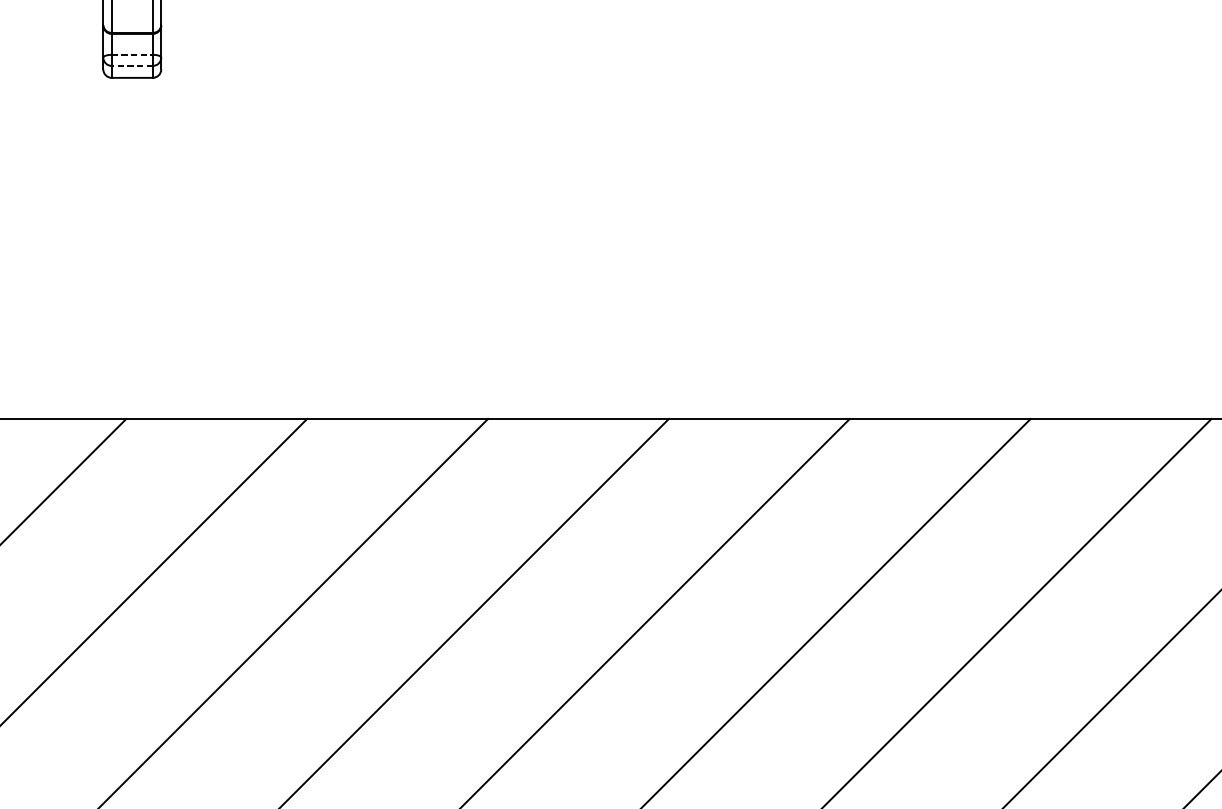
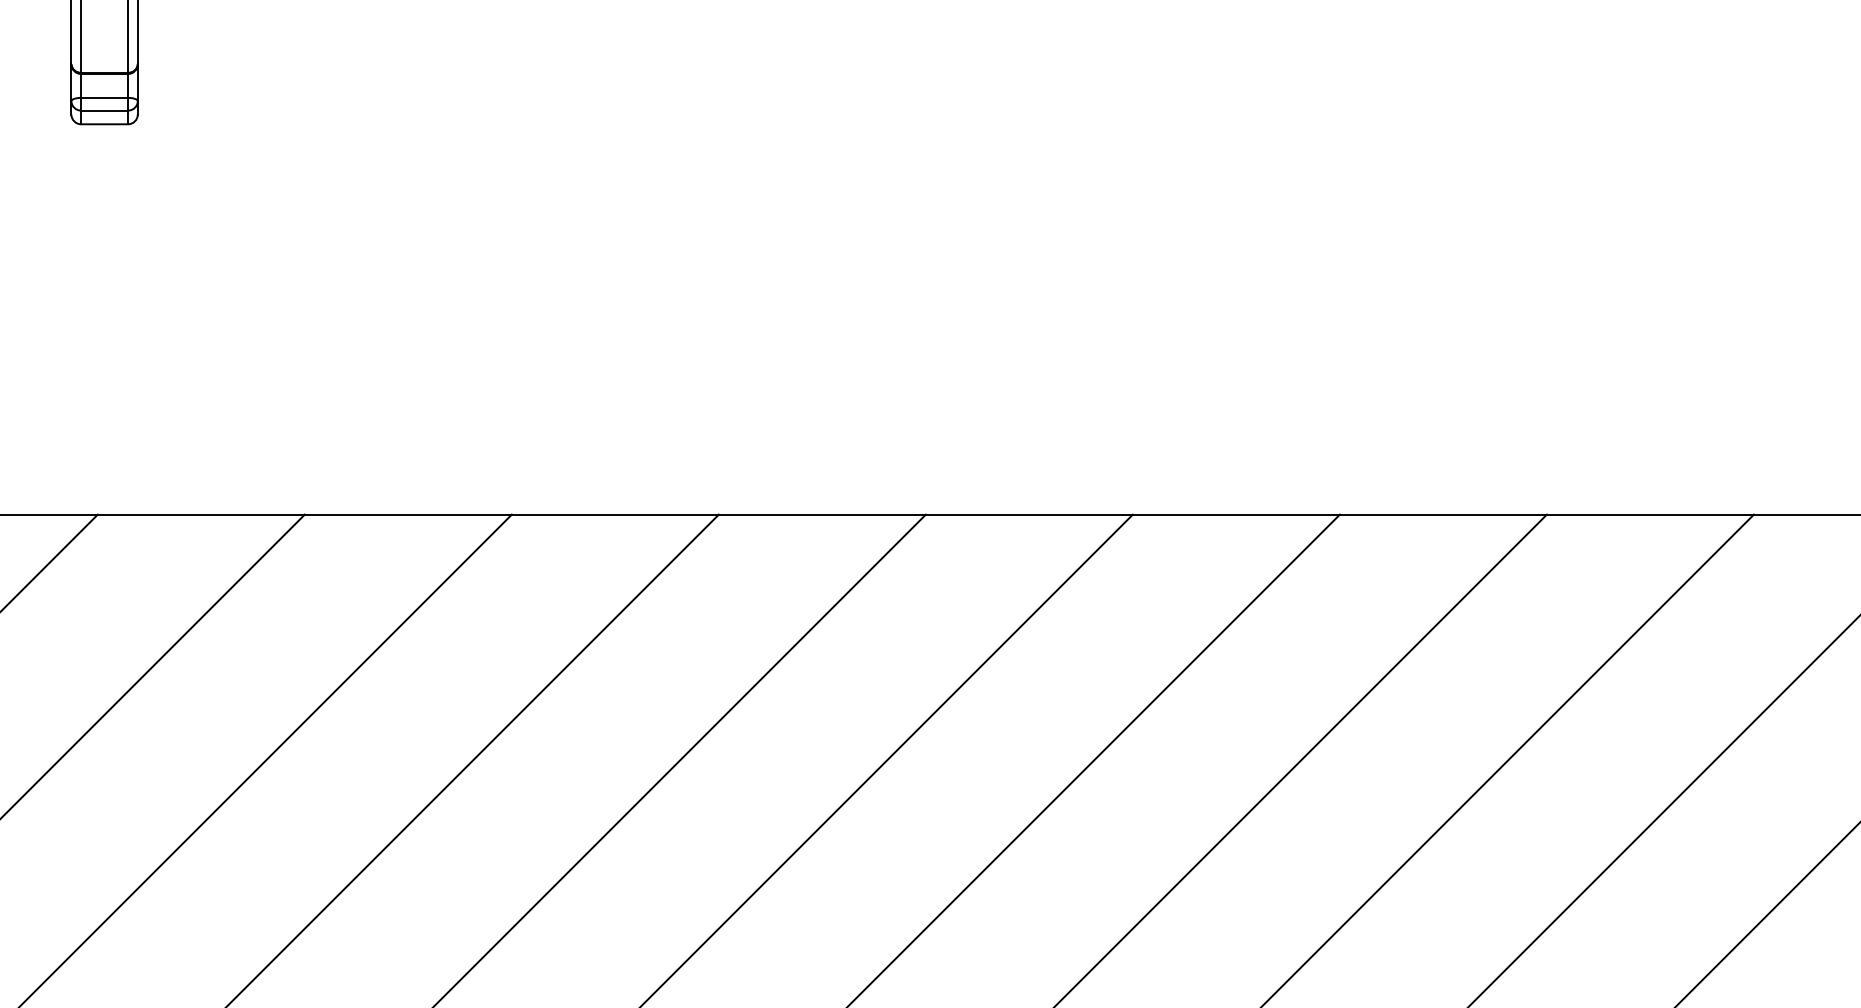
line: (133, 54) -> (105, 97), dashed -> solid
line: (132, 65) -> (104, 110), dashed -> solid

